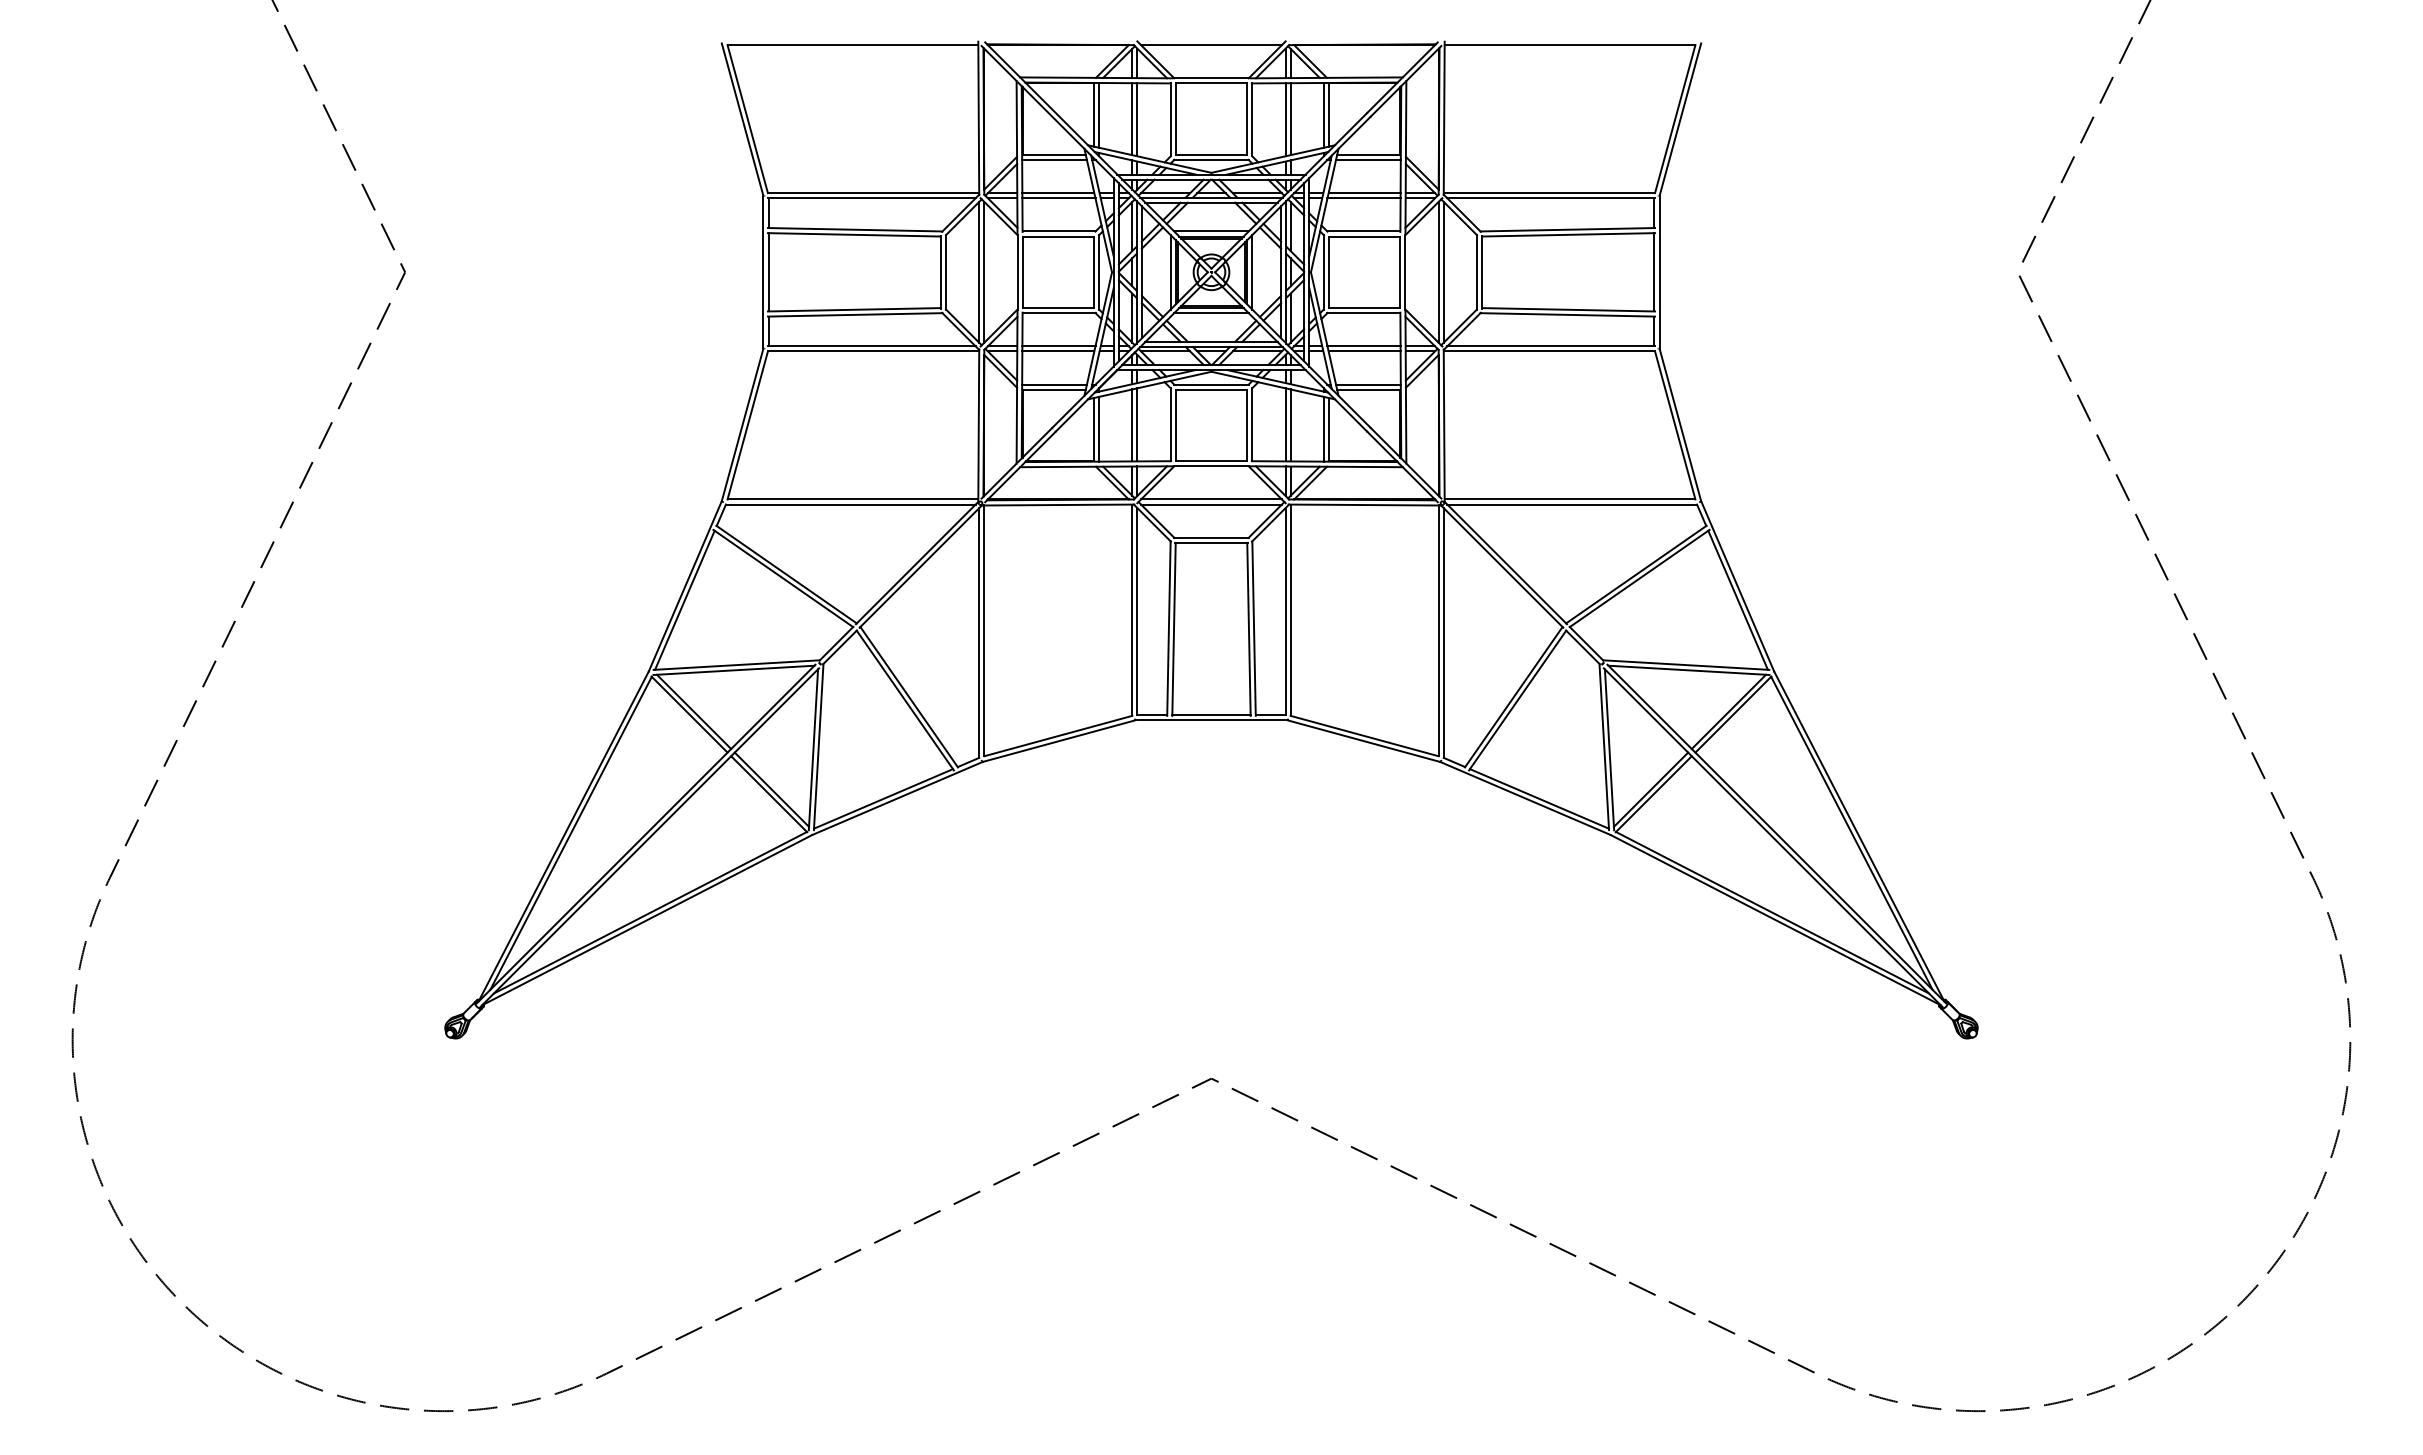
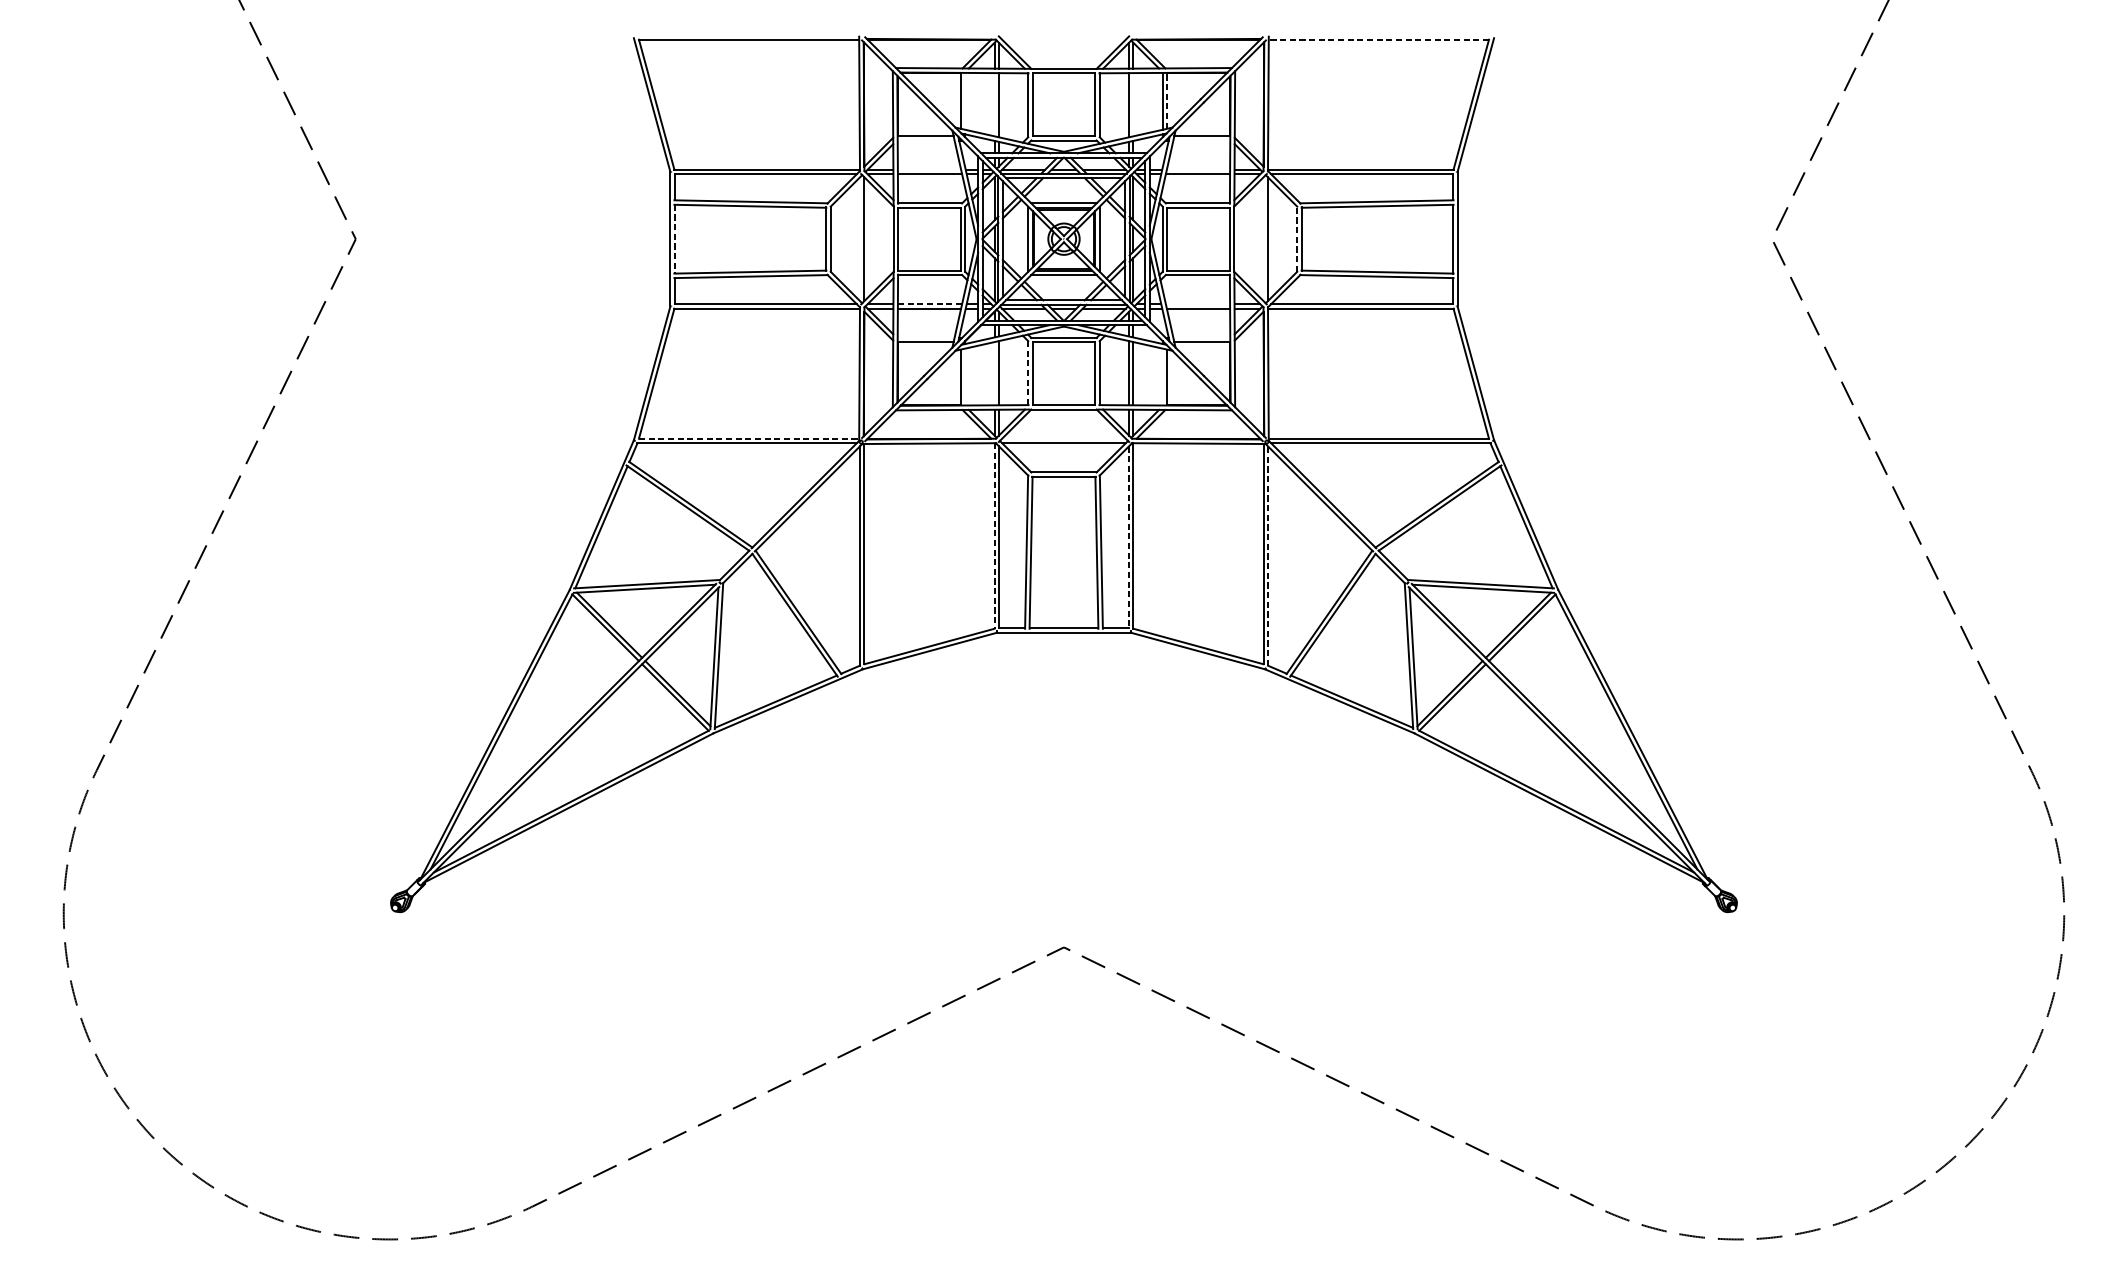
line: (1211, 45) -> (1064, 39), removed
line: (1569, 45) -> (1378, 39), solid -> dashed
line: (1099, 115) -> (965, 101), removed
line: (1328, 115) -> (1166, 101), solid -> dashed
line: (1132, 119) -> (994, 104), removed
line: (1290, 119) -> (1133, 104), removed
line: (1054, 160) -> (926, 141), removed
line: (1368, 160) -> (1201, 141), removed
line: (1058, 193) -> (929, 169), removed
line: (1364, 193) -> (1198, 169), removed
line: (979, 271) -> (860, 238), removed
line: (1438, 271) -> (1263, 238), removed
line: (1476, 271) -> (1296, 238), solid -> dashed
line: (768, 272) -> (674, 239), solid -> dashed
line: (1058, 346) -> (929, 304), solid -> dashed
line: (1363, 346) -> (1197, 304), removed
line: (1054, 384) -> (926, 337), removed
line: (1368, 384) -> (1201, 337), removed
line: (1132, 425) -> (994, 373), removed
line: (1170, 425) -> (1027, 373), solid -> dashed
line: (1099, 428) -> (965, 376), removed
line: (1323, 428) -> (1162, 376), removed
line: (853, 499) -> (749, 438), solid -> dashed
line: (1211, 499) -> (1064, 438), removed
line: (1132, 610) -> (994, 536), solid -> dashed
line: (1285, 611) -> (1128, 537), solid -> dashed
line: (1443, 633) -> (1267, 556), solid -> dashed

